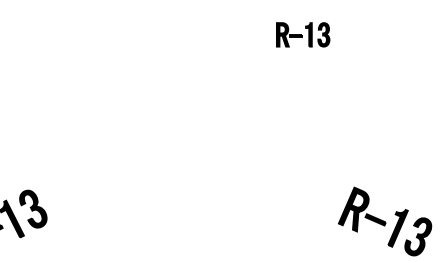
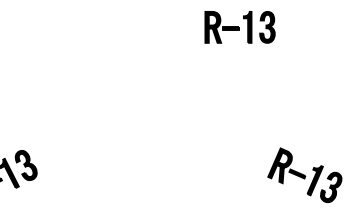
part: (302, 34) -> (239, 27), size x1.67

